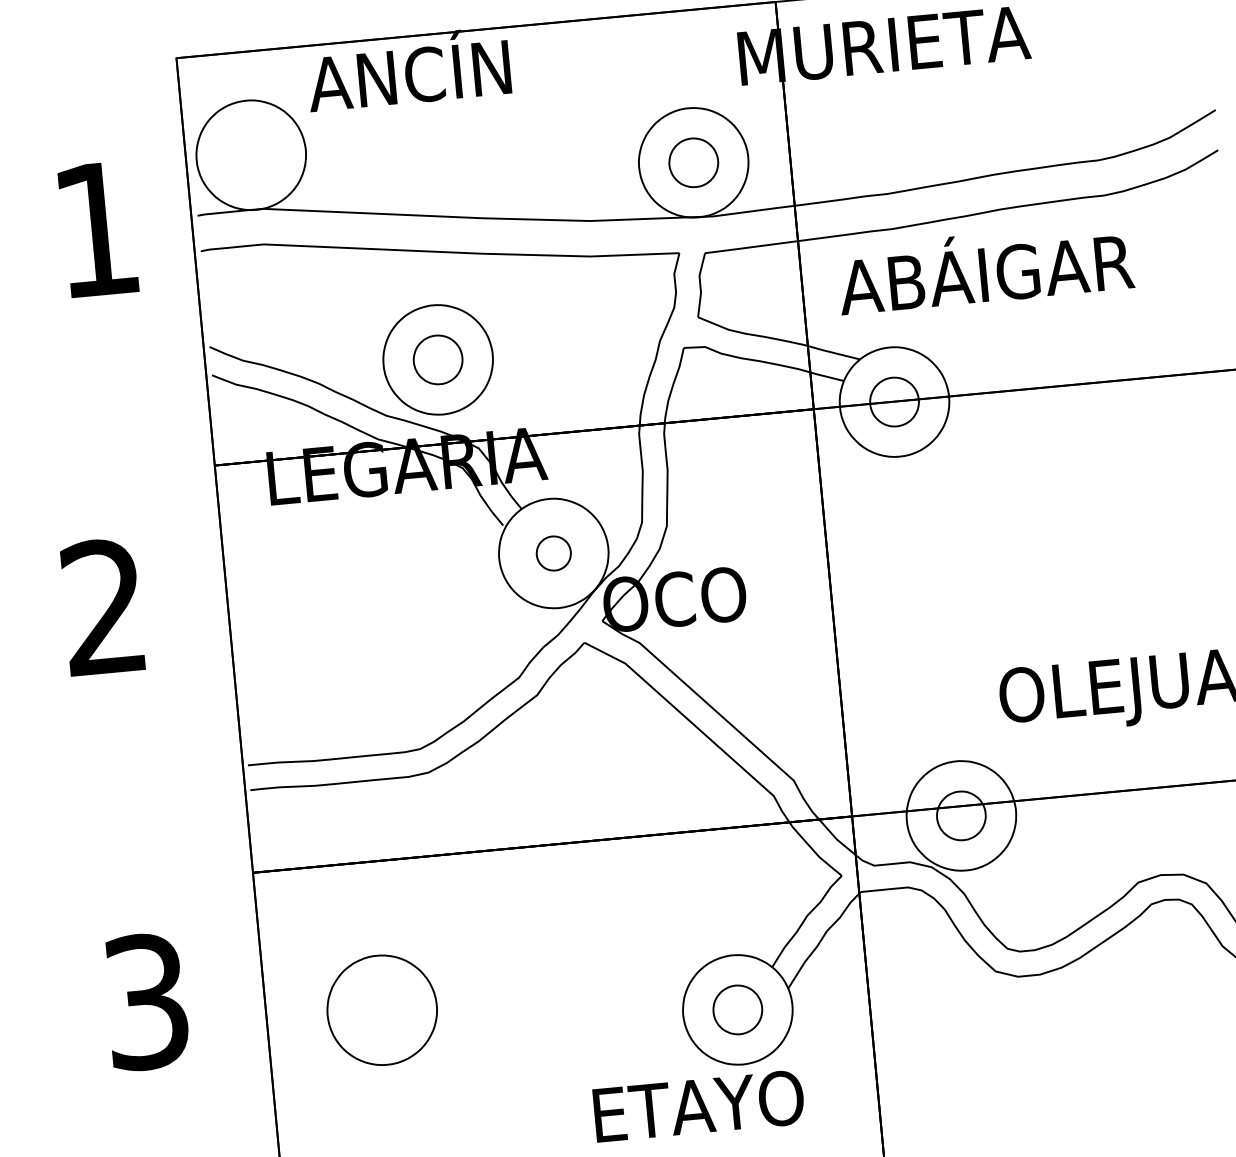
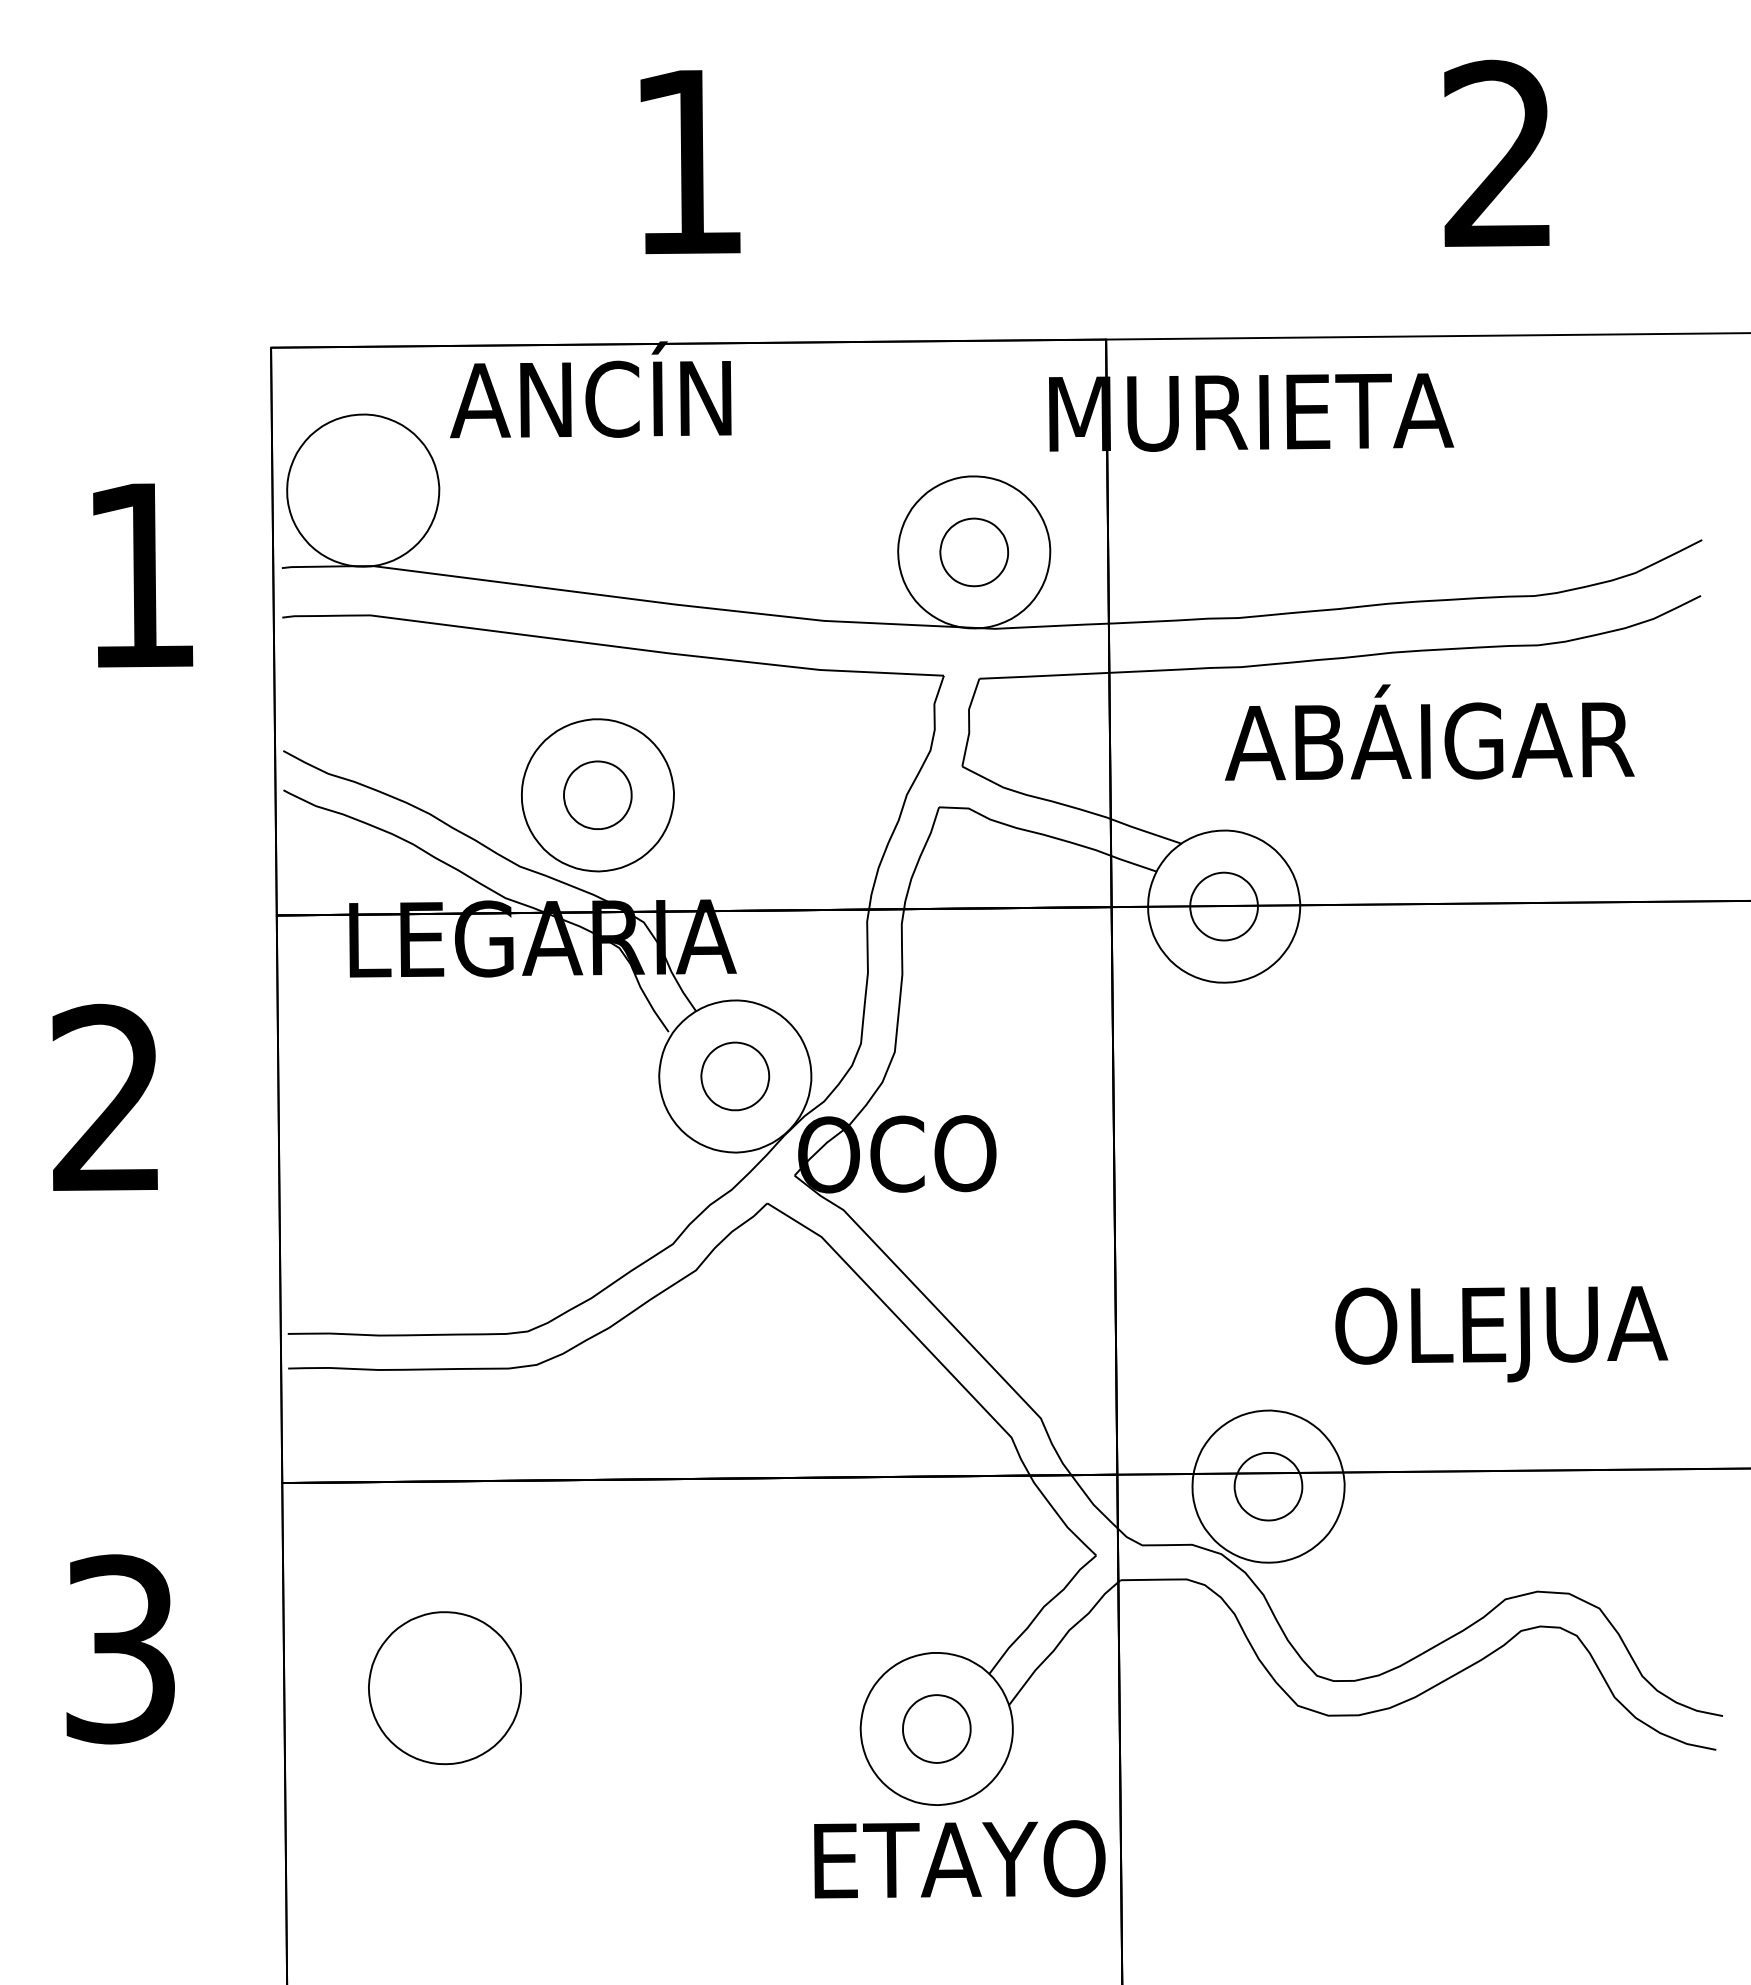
text: (985, 268) -> (1429, 732), moved
part: (553, 553) -> (735, 1076), size x1.43
text: (698, 1106) -> (959, 1859), moved

